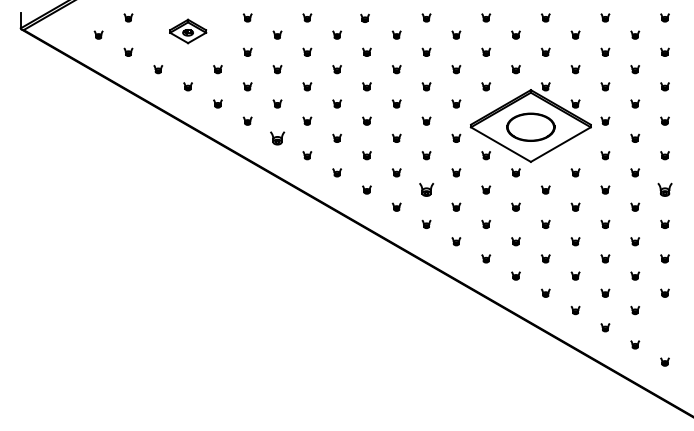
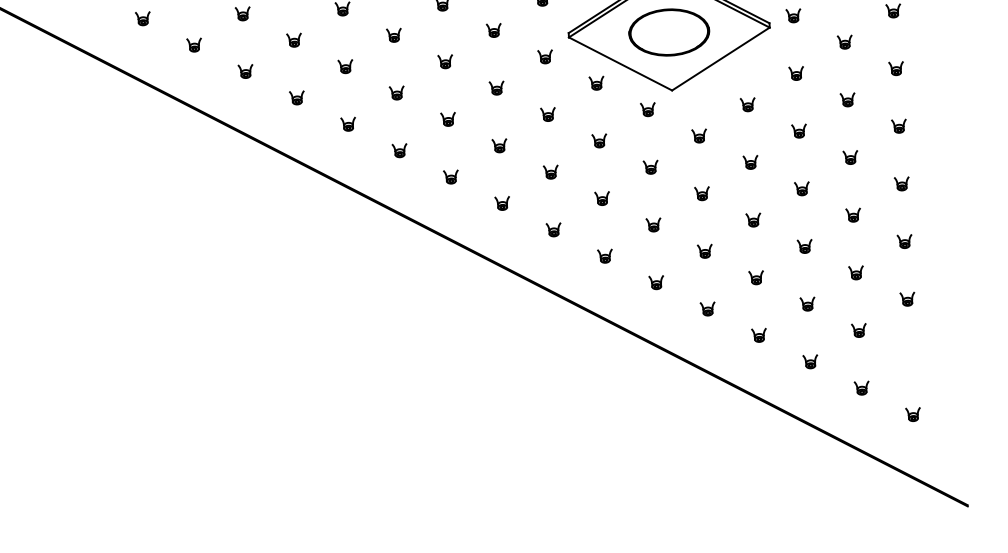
part: (277, 137) -> (245, 70), size x0.62
part: (426, 189) -> (499, 145), size x0.62
part: (664, 189) -> (898, 125), size x0.62

